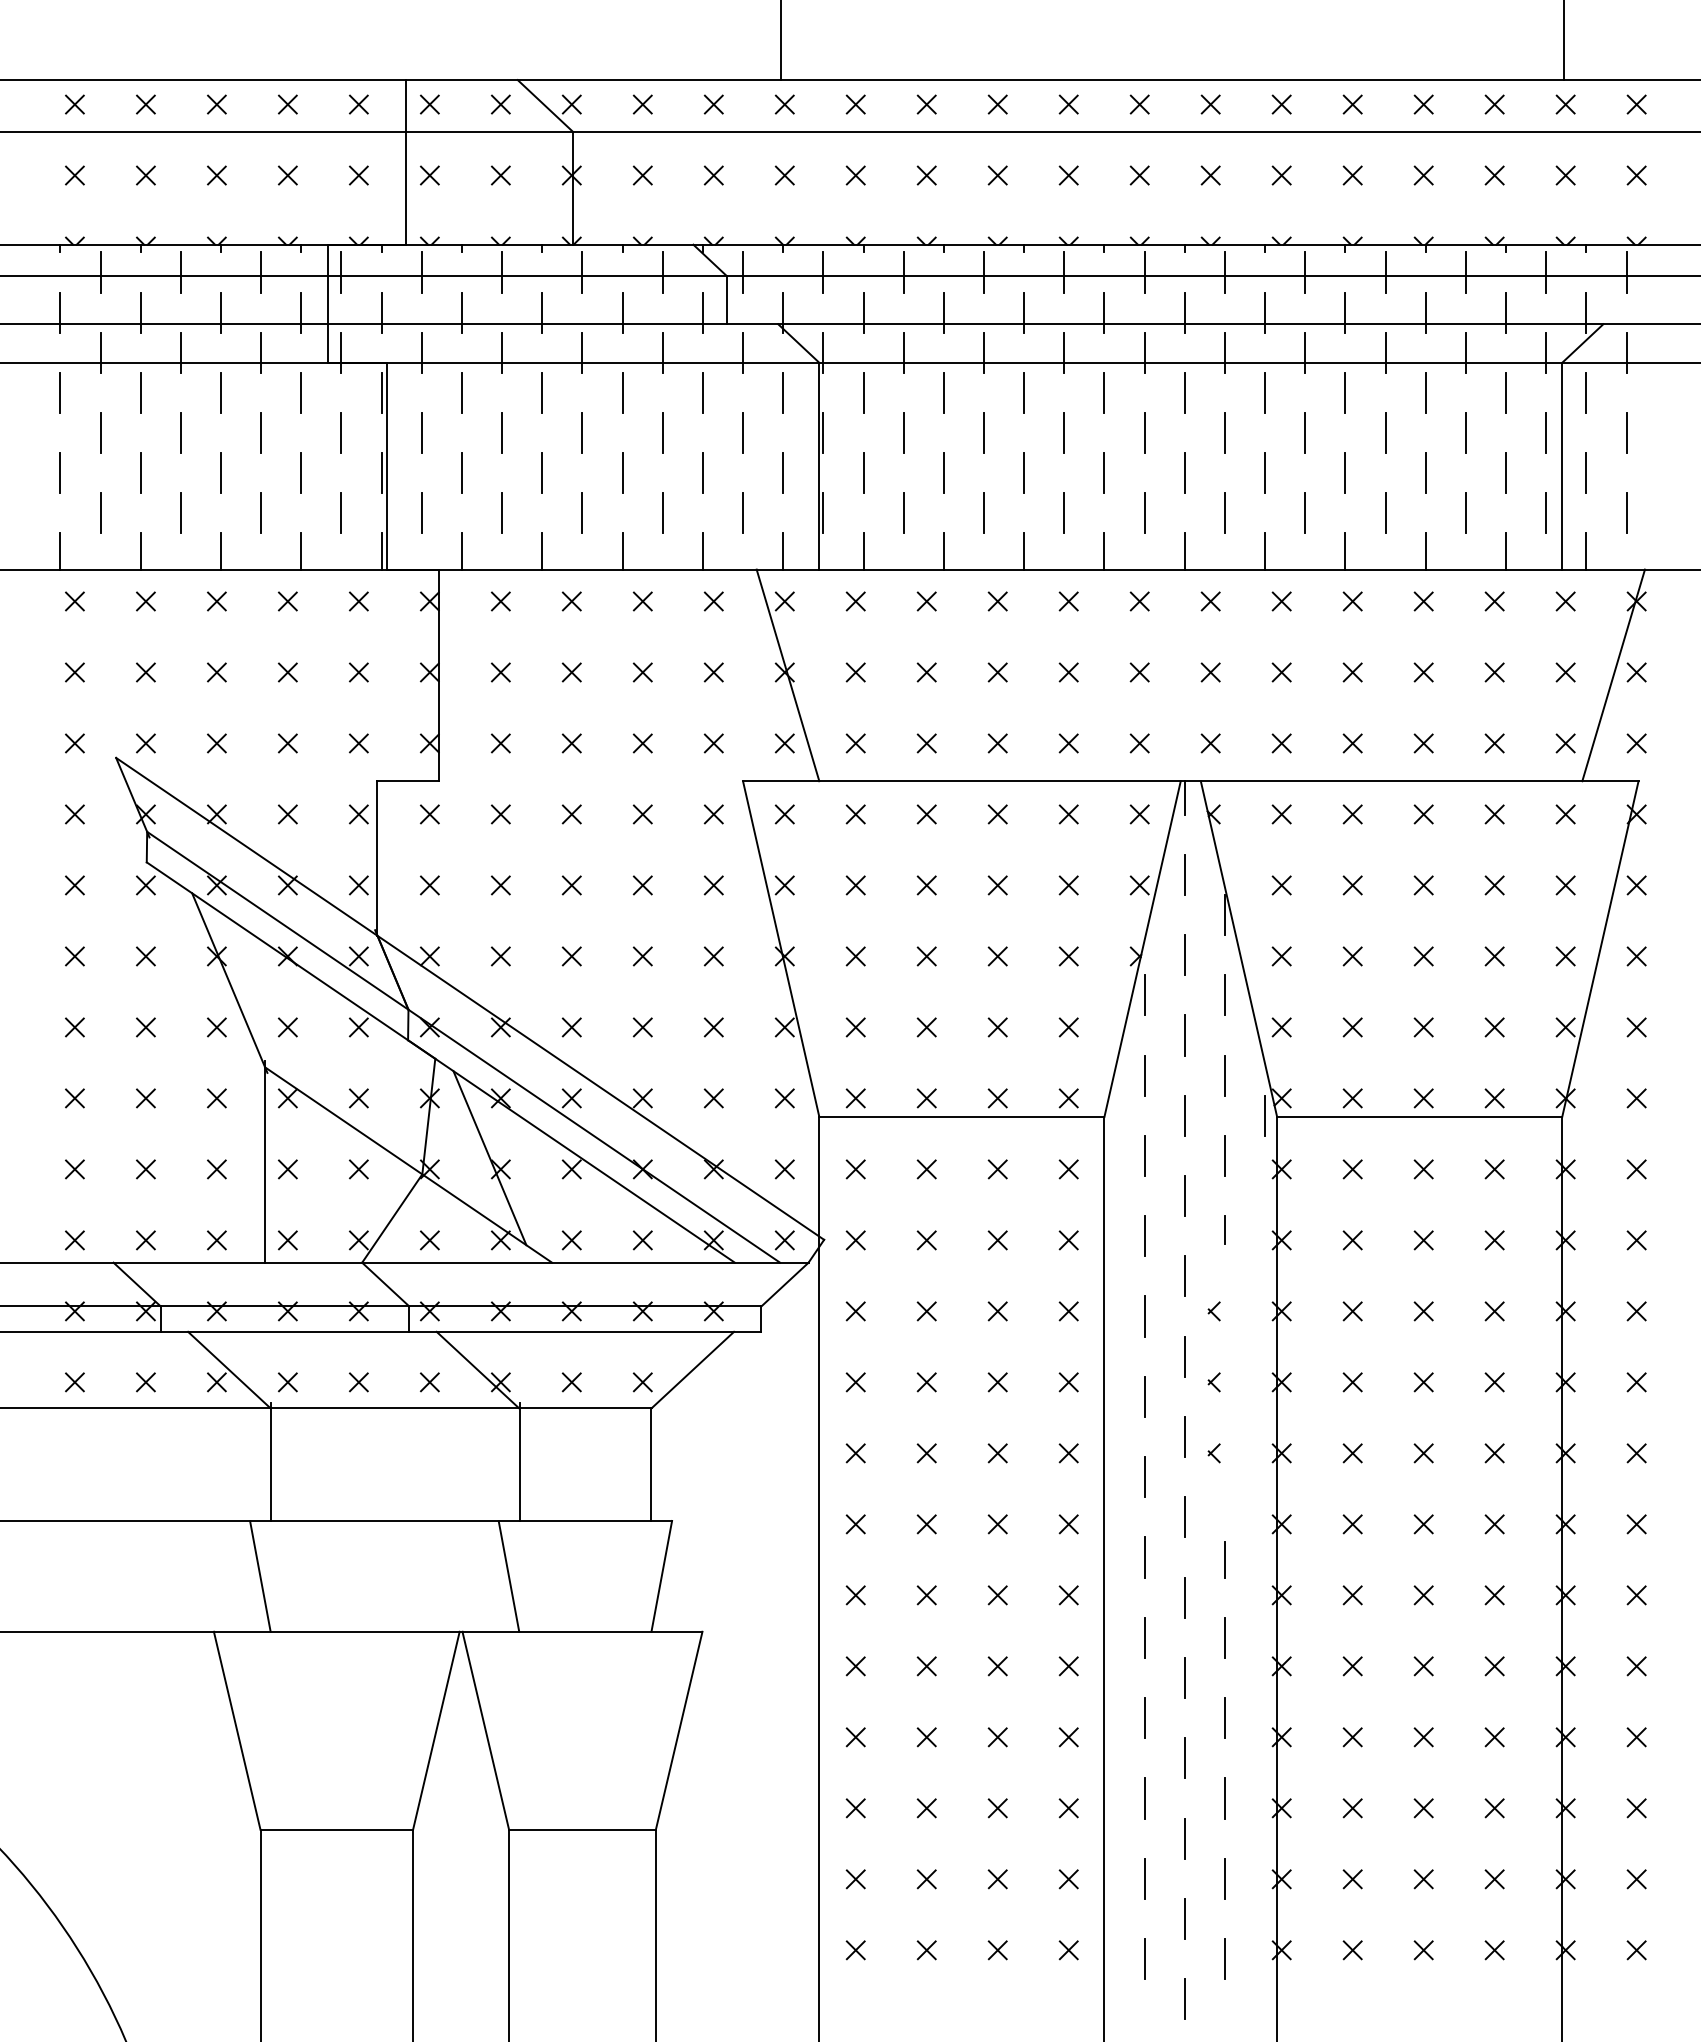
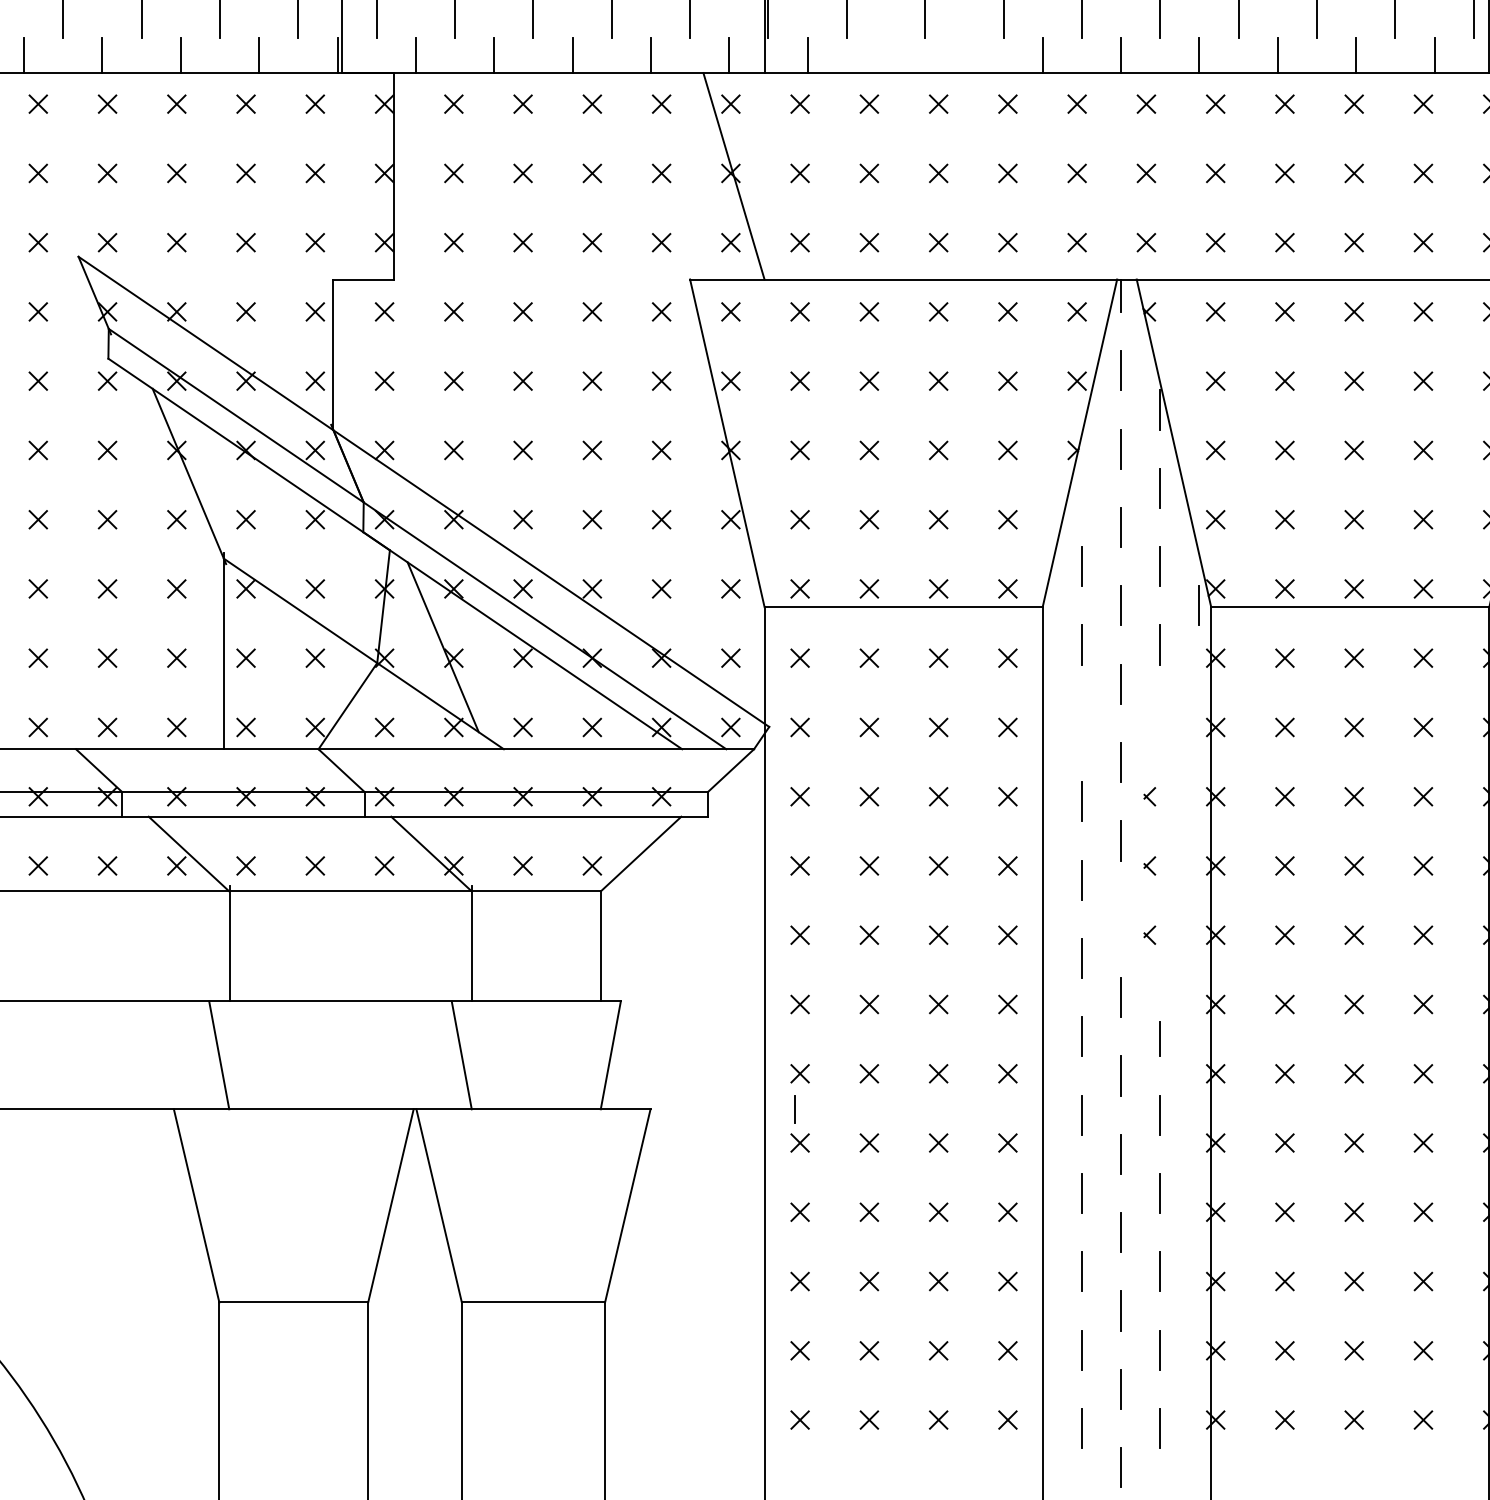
line: (943, 551) -> (885, 55), removed
line: (1024, 551) -> (964, 55), removed
line: (1144, 995) -> (1081, 488), removed
line: (1224, 1229) -> (794, 1109), moved
line: (1144, 1236) -> (1081, 723), removed
line: (1184, 1436) -> (1120, 918), removed

